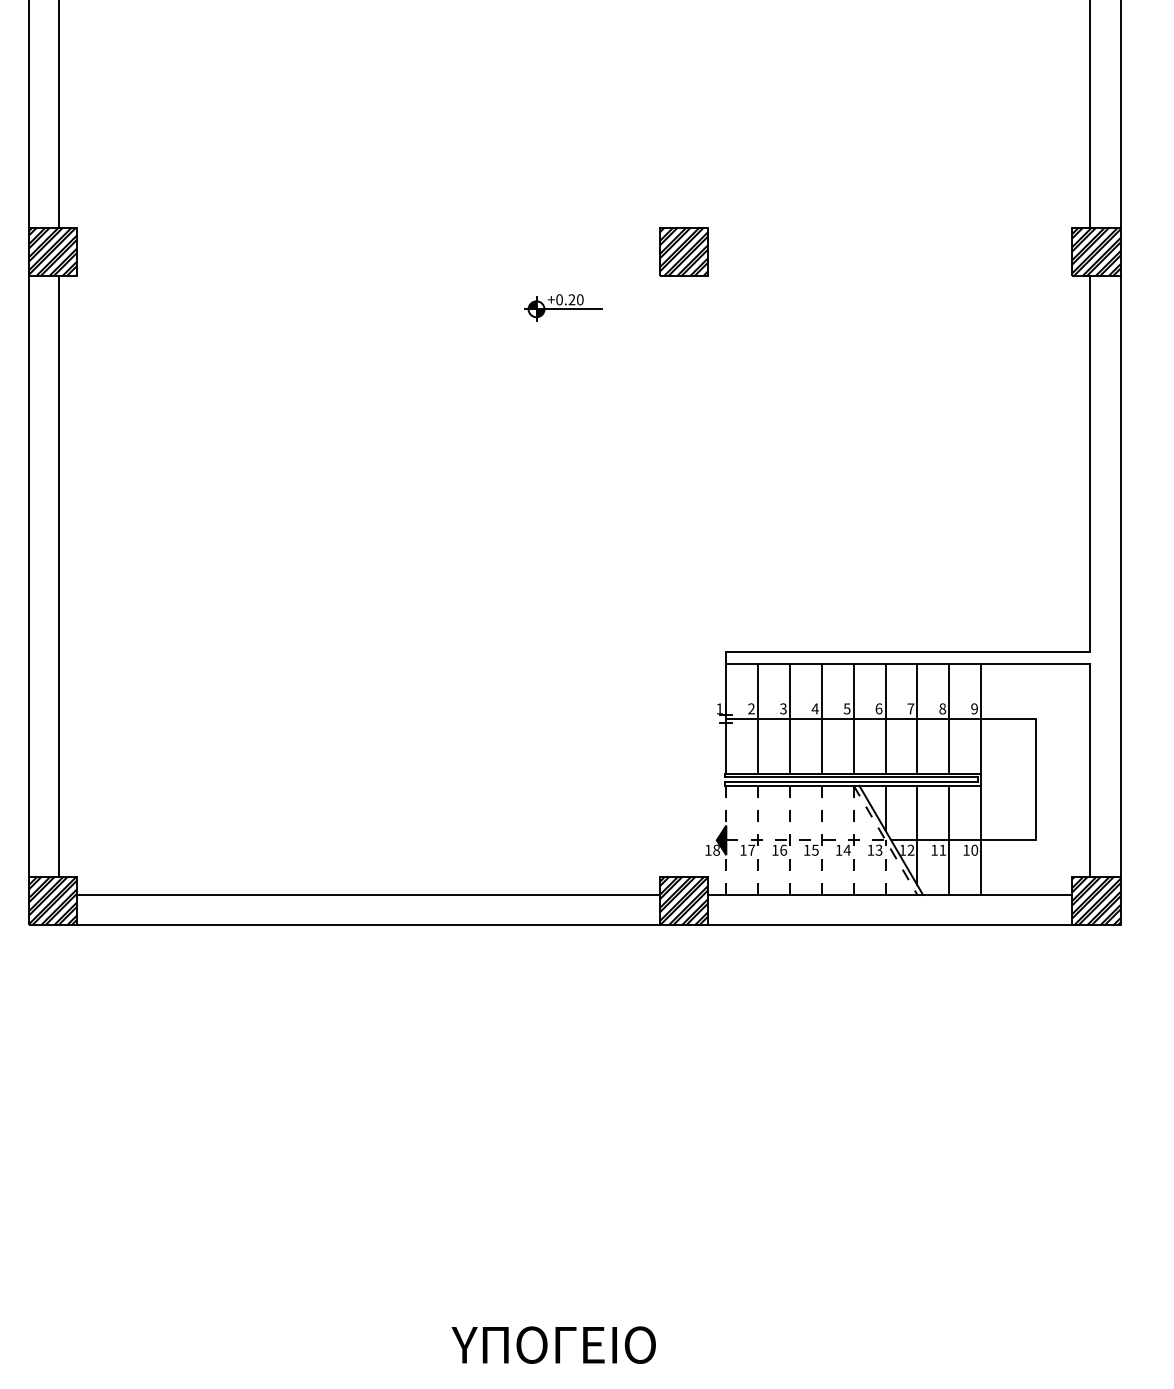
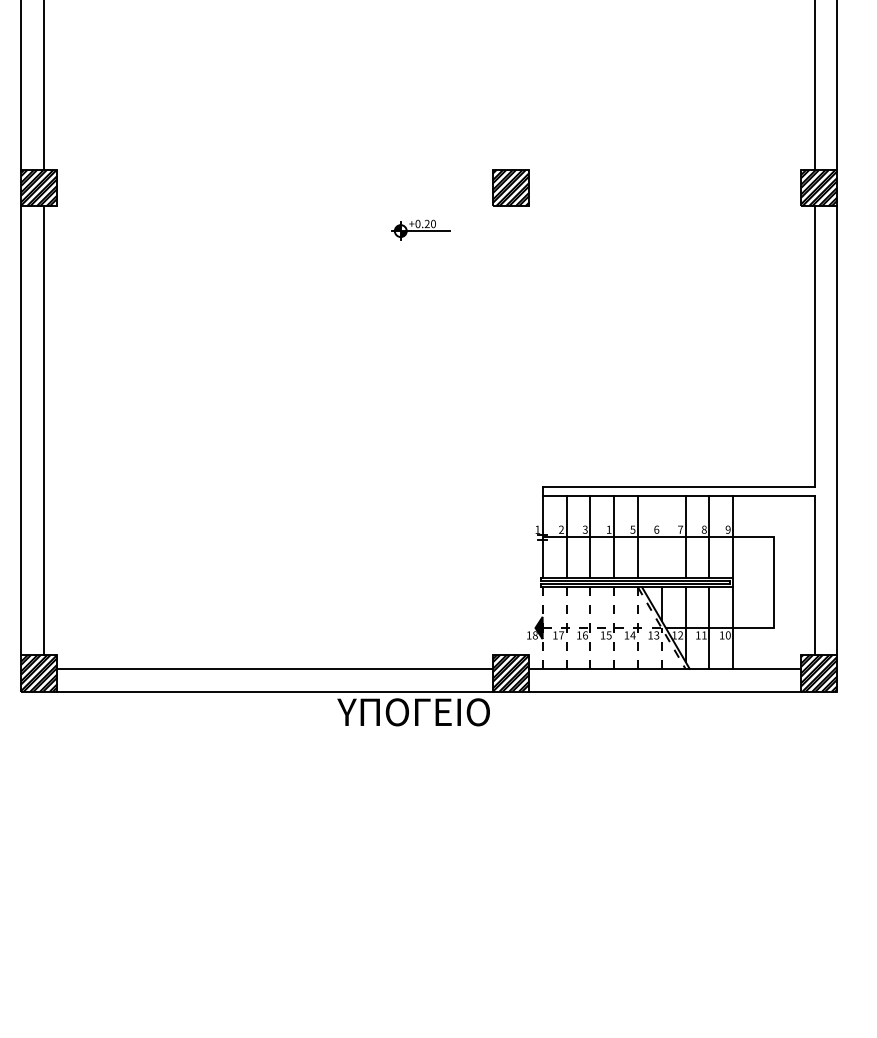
text: (814, 708) -> (608, 529), 4 -> 1
line: (885, 718) -> (661, 536), removed
text: (553, 1344) -> (413, 711), moved

